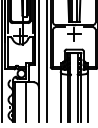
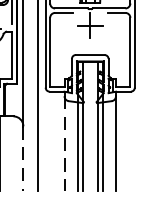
line: (60, 97) -> (64, 145), solid -> dashed
line: (38, 105) -> (22, 160), solid -> dashed

